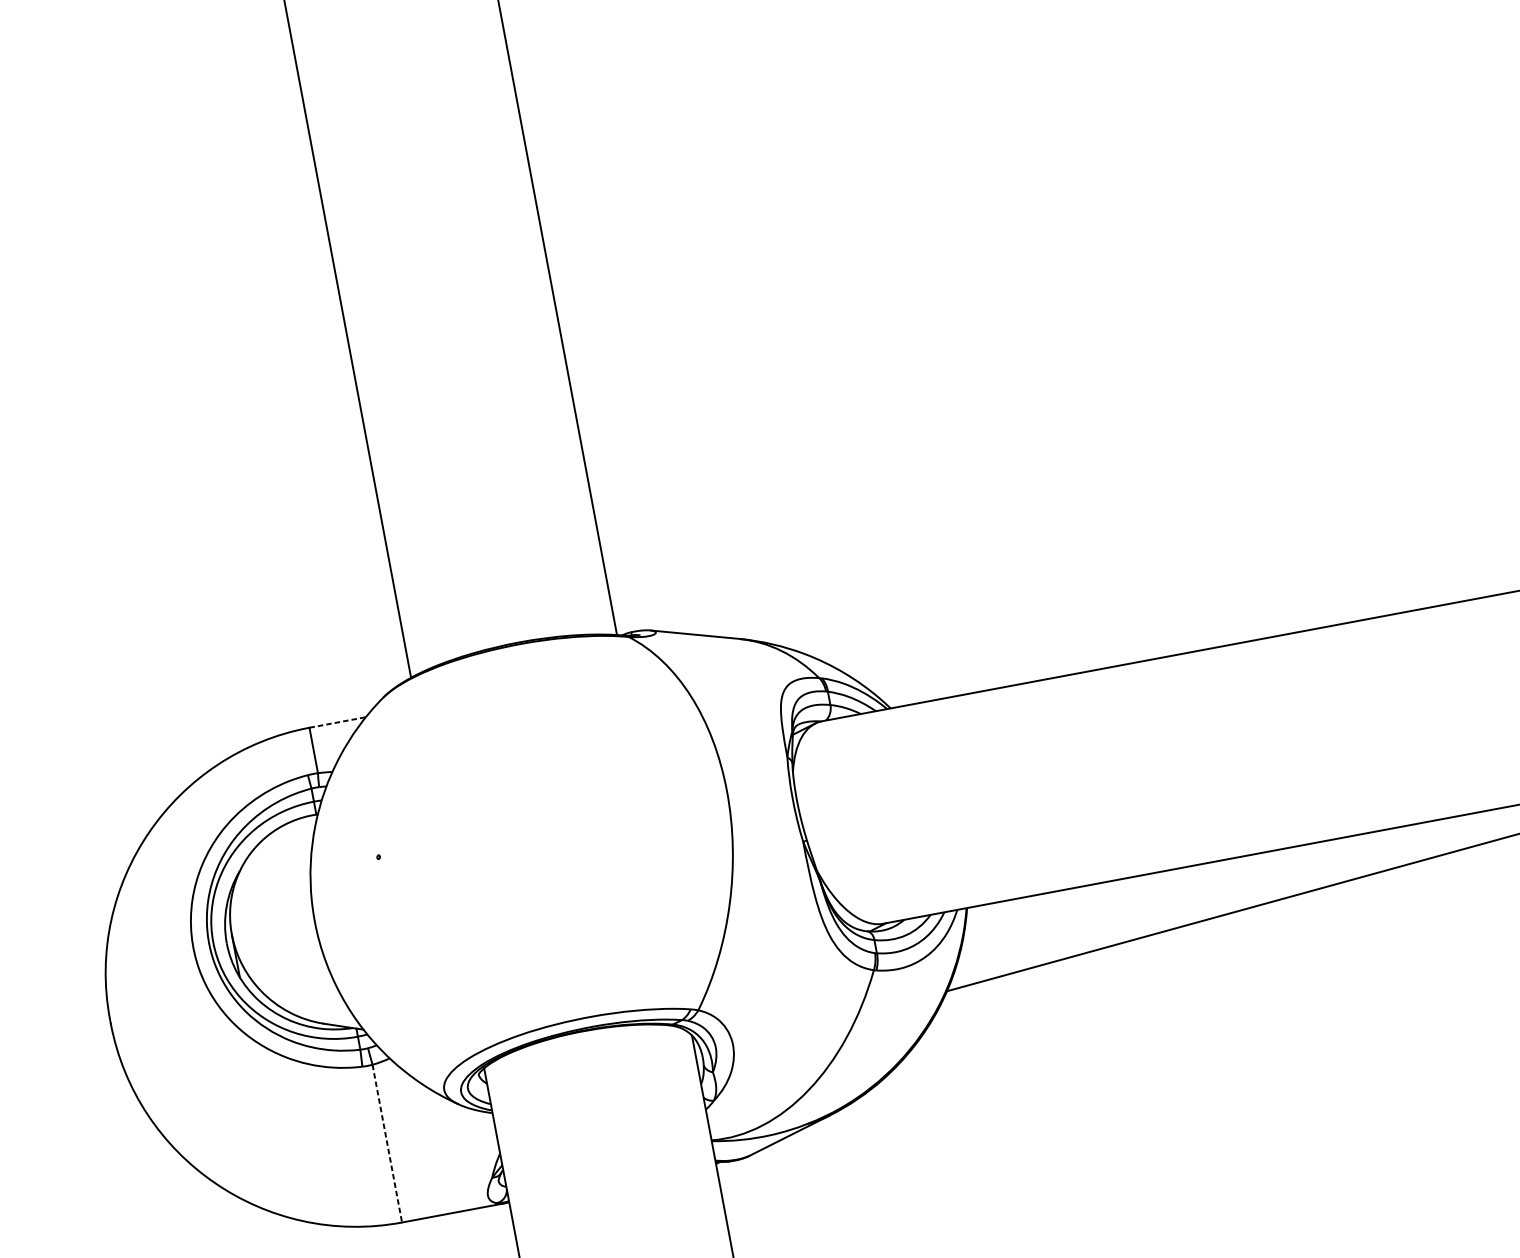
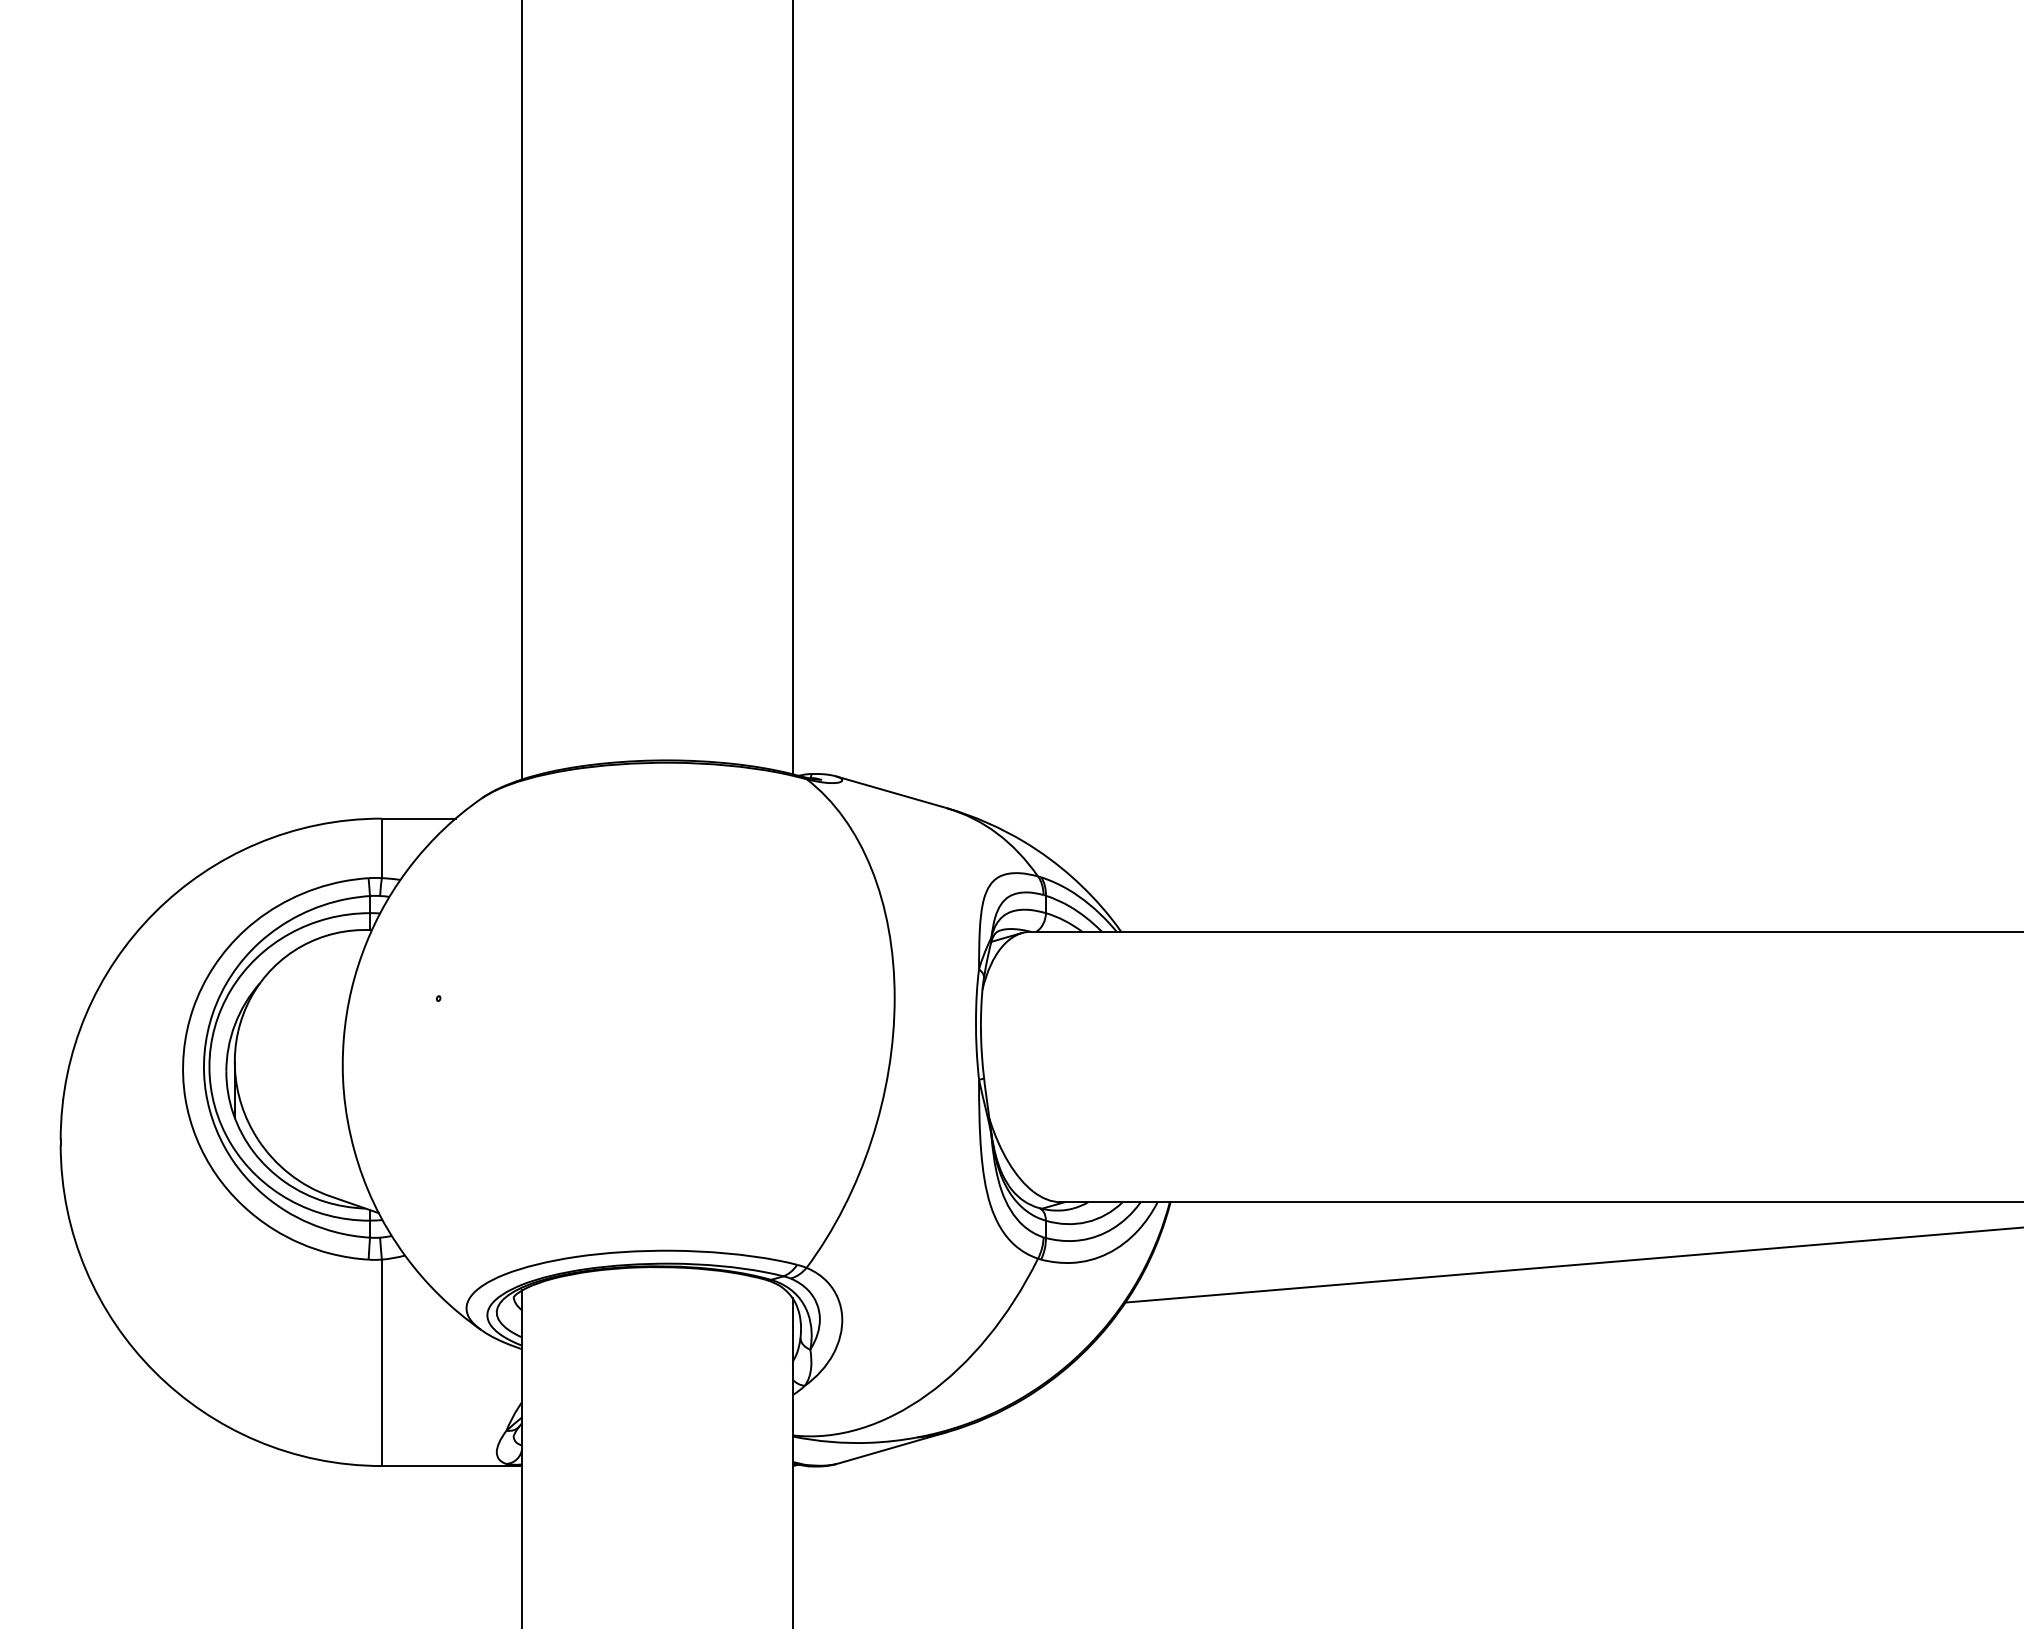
line: (337, 722) -> (418, 818), dashed -> solid
line: (387, 1144) -> (381, 1363), dashed -> solid

